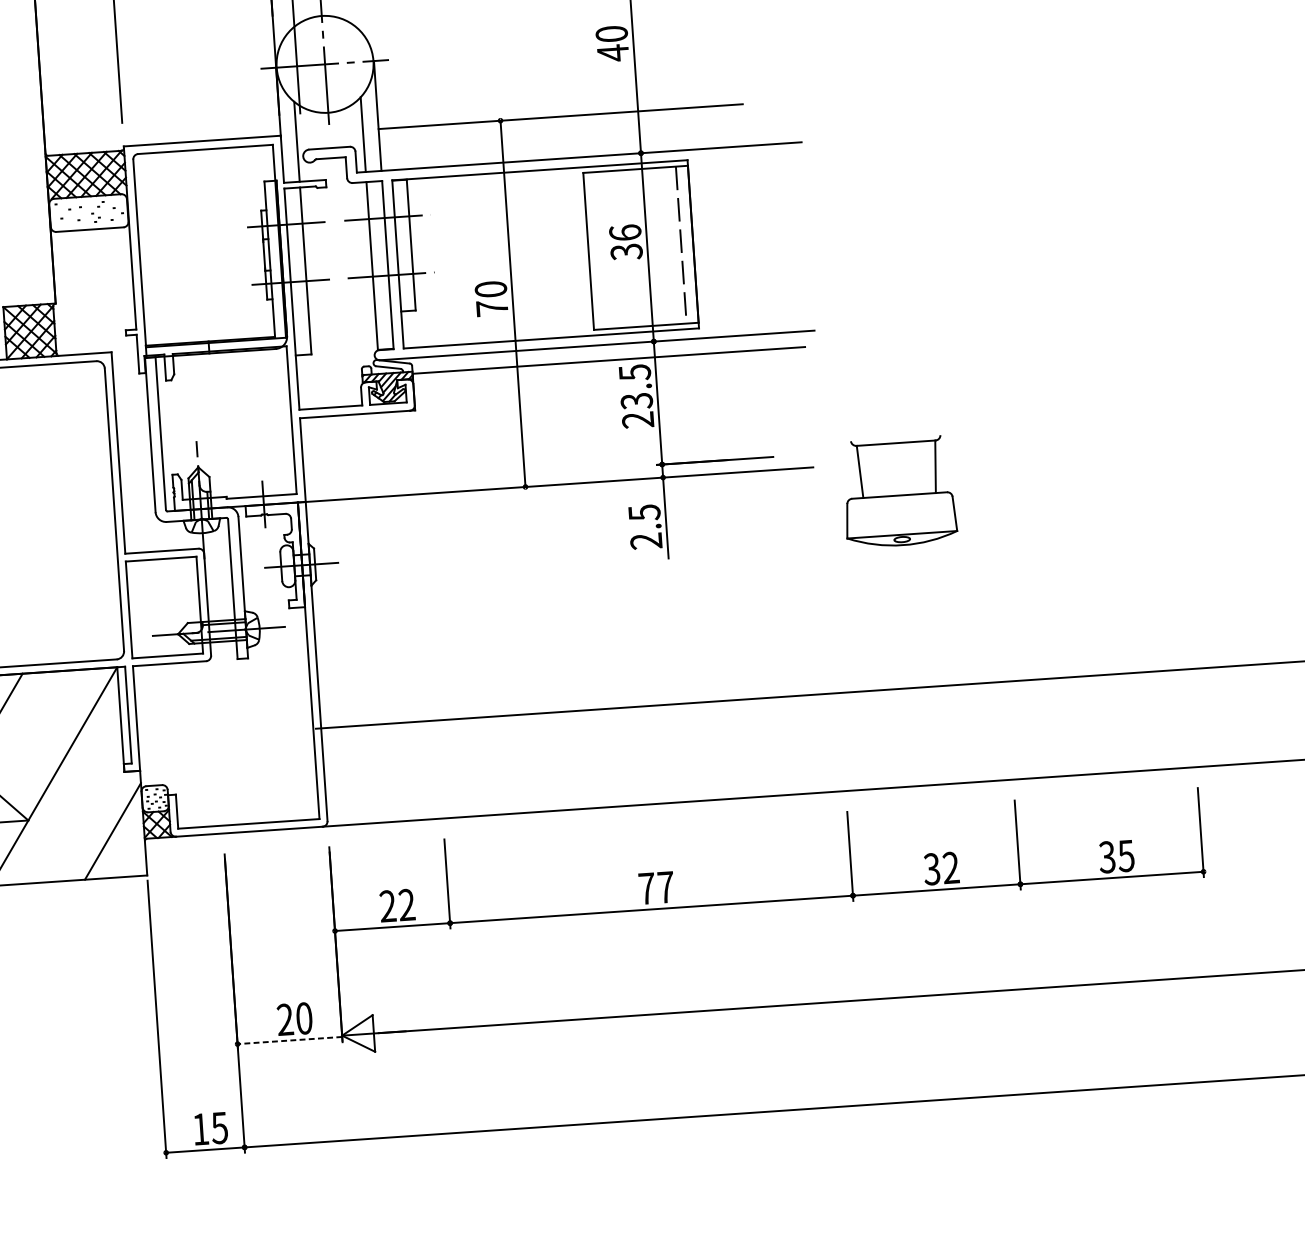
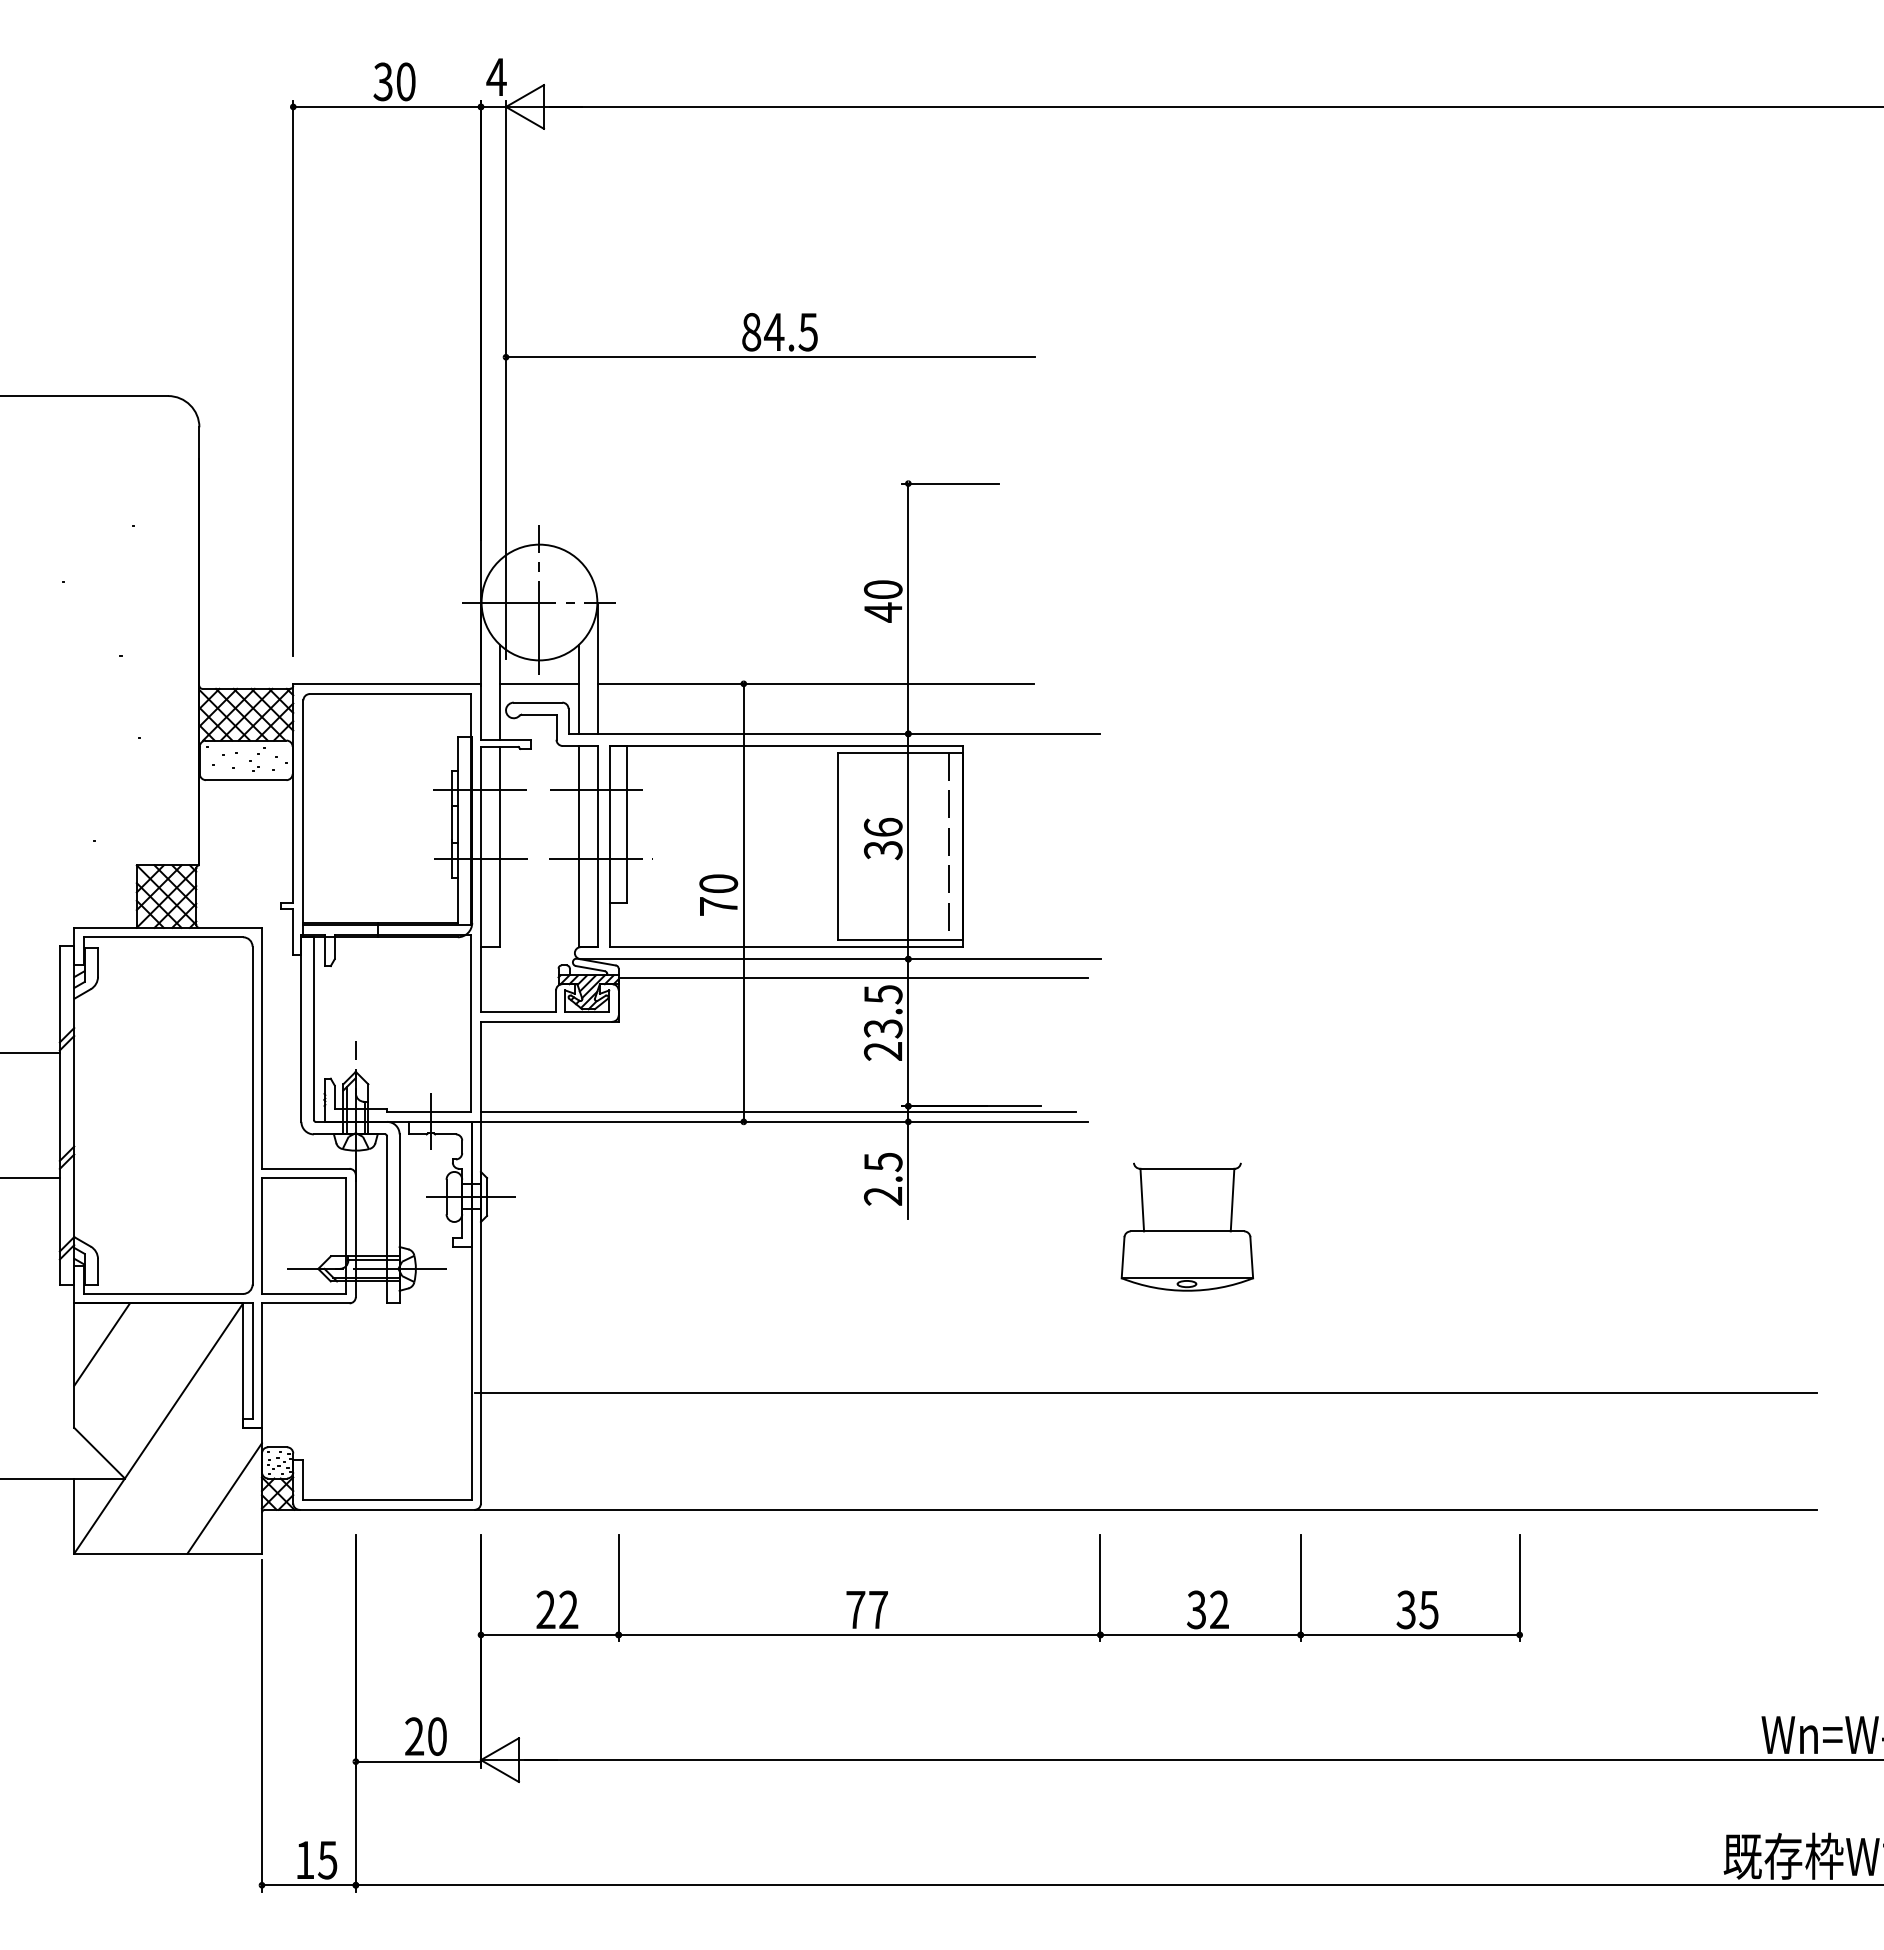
line: (329, 132) -> (539, 683), added
line: (553, 477) -> (777, 1112), added
part: (898, 491) -> (1186, 1226), moved
line: (289, 1040) -> (418, 1761), dashed -> solid

